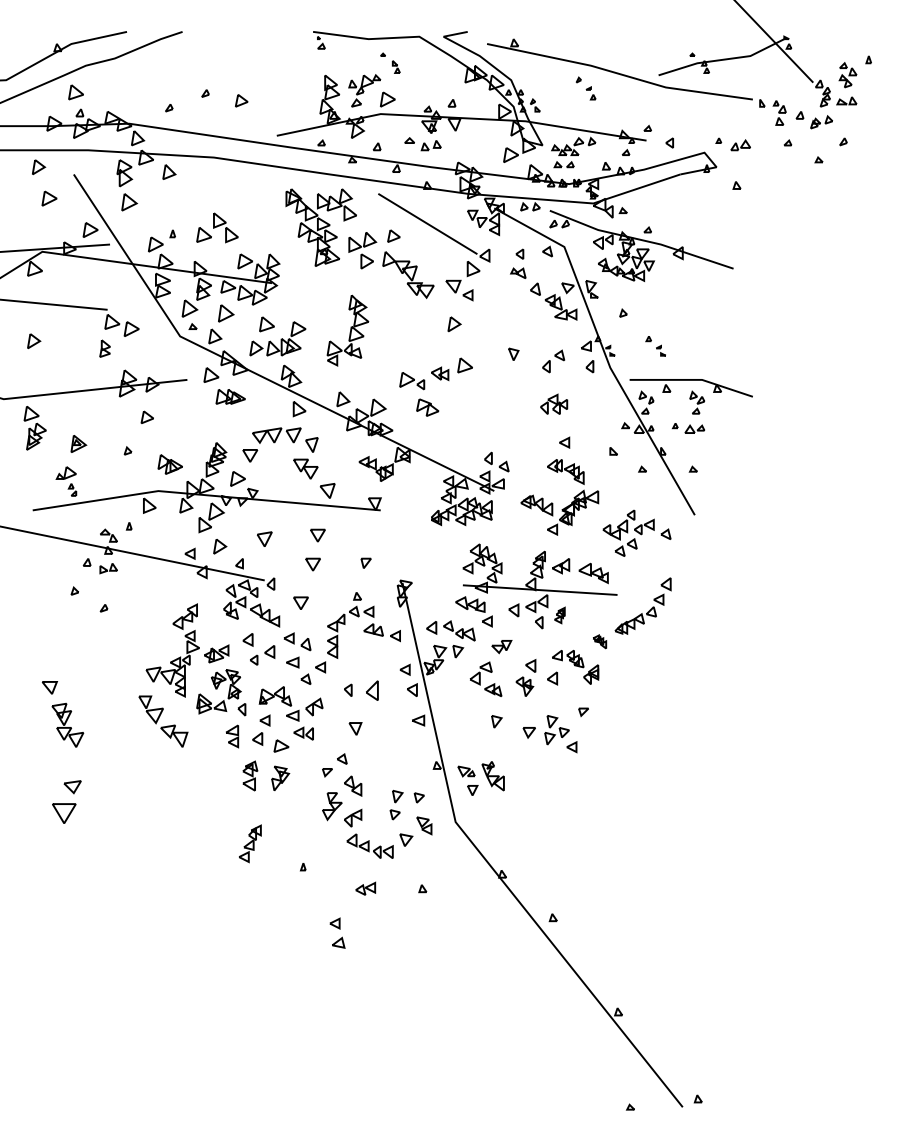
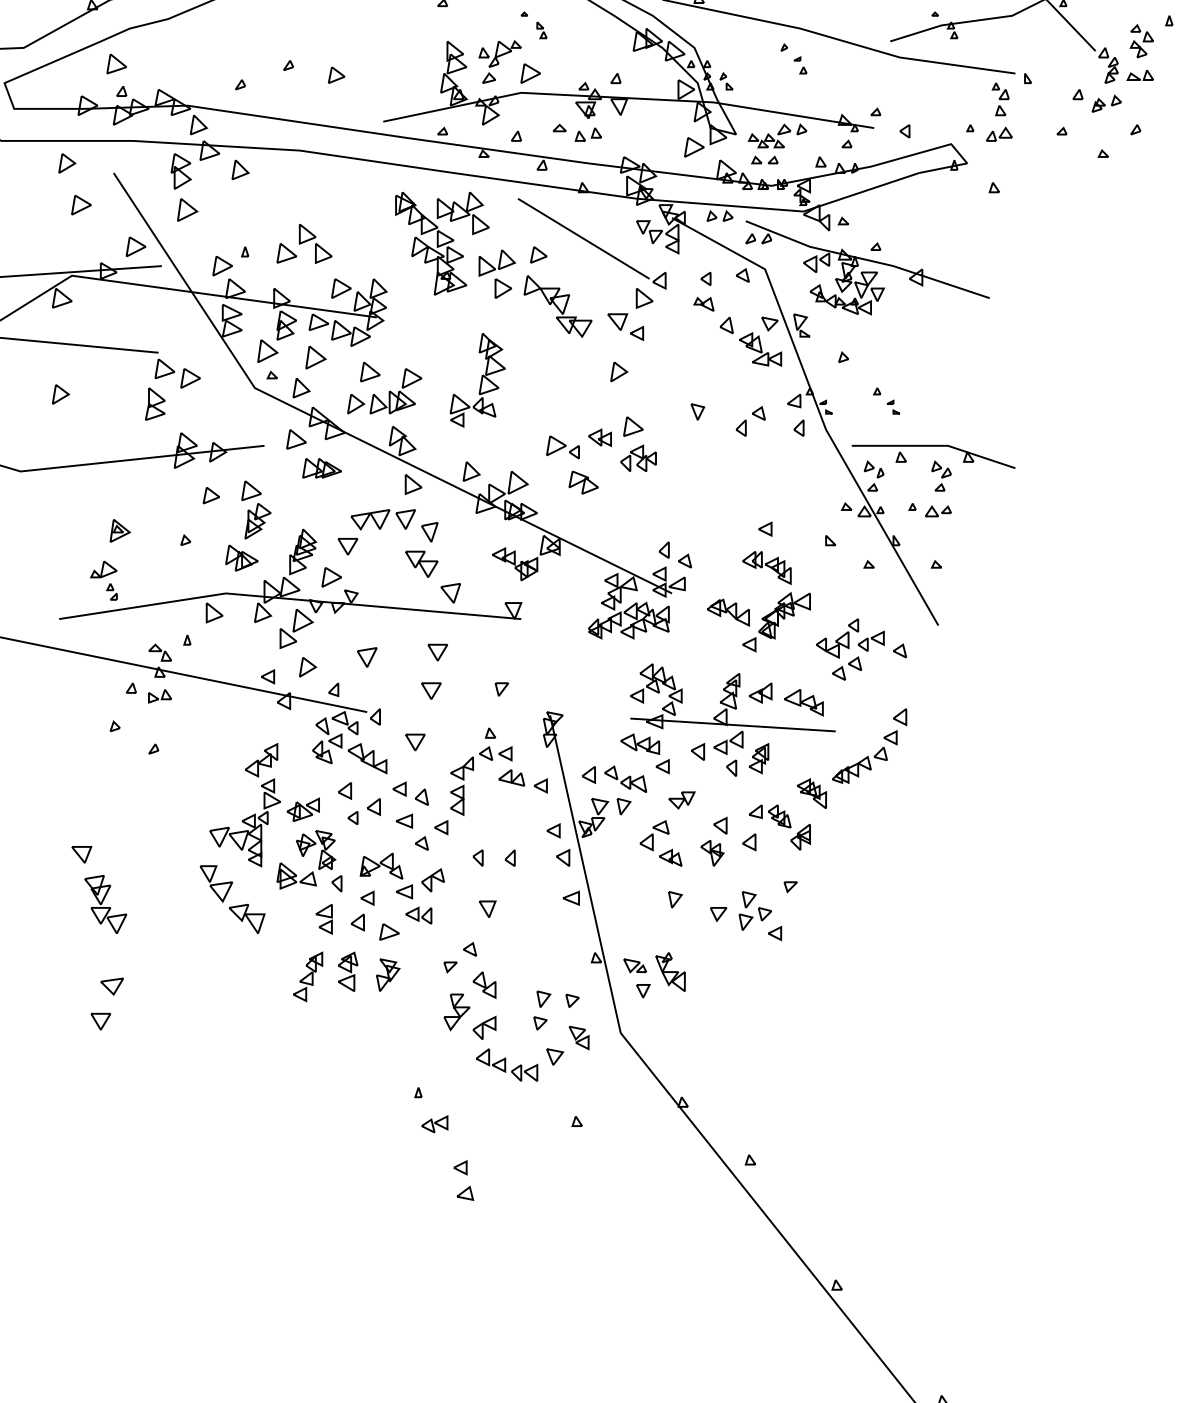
part: (779, 112) -> (1000, 98), moved
part: (104, 348) -> (154, 404), size x1.43
part: (554, 403) -> (639, 457), moved
part: (34, 428) -> (255, 510), moved
part: (559, 615) -> (758, 758), size x1.43
part: (599, 641) -> (811, 793), size x1.67
part: (372, 689) -> (510, 856), size x0.62
part: (63, 813) -> (99, 1021), size x0.62
part: (250, 843) -> (308, 976), moved
part: (365, 888) -> (434, 1123), moved

